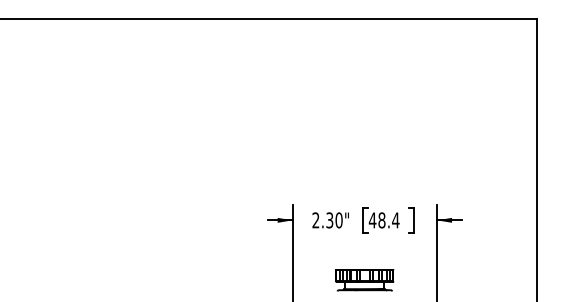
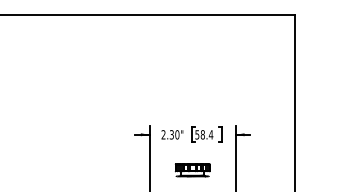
text: (372, 219) -> (197, 134), 48.4 -> 58.4

